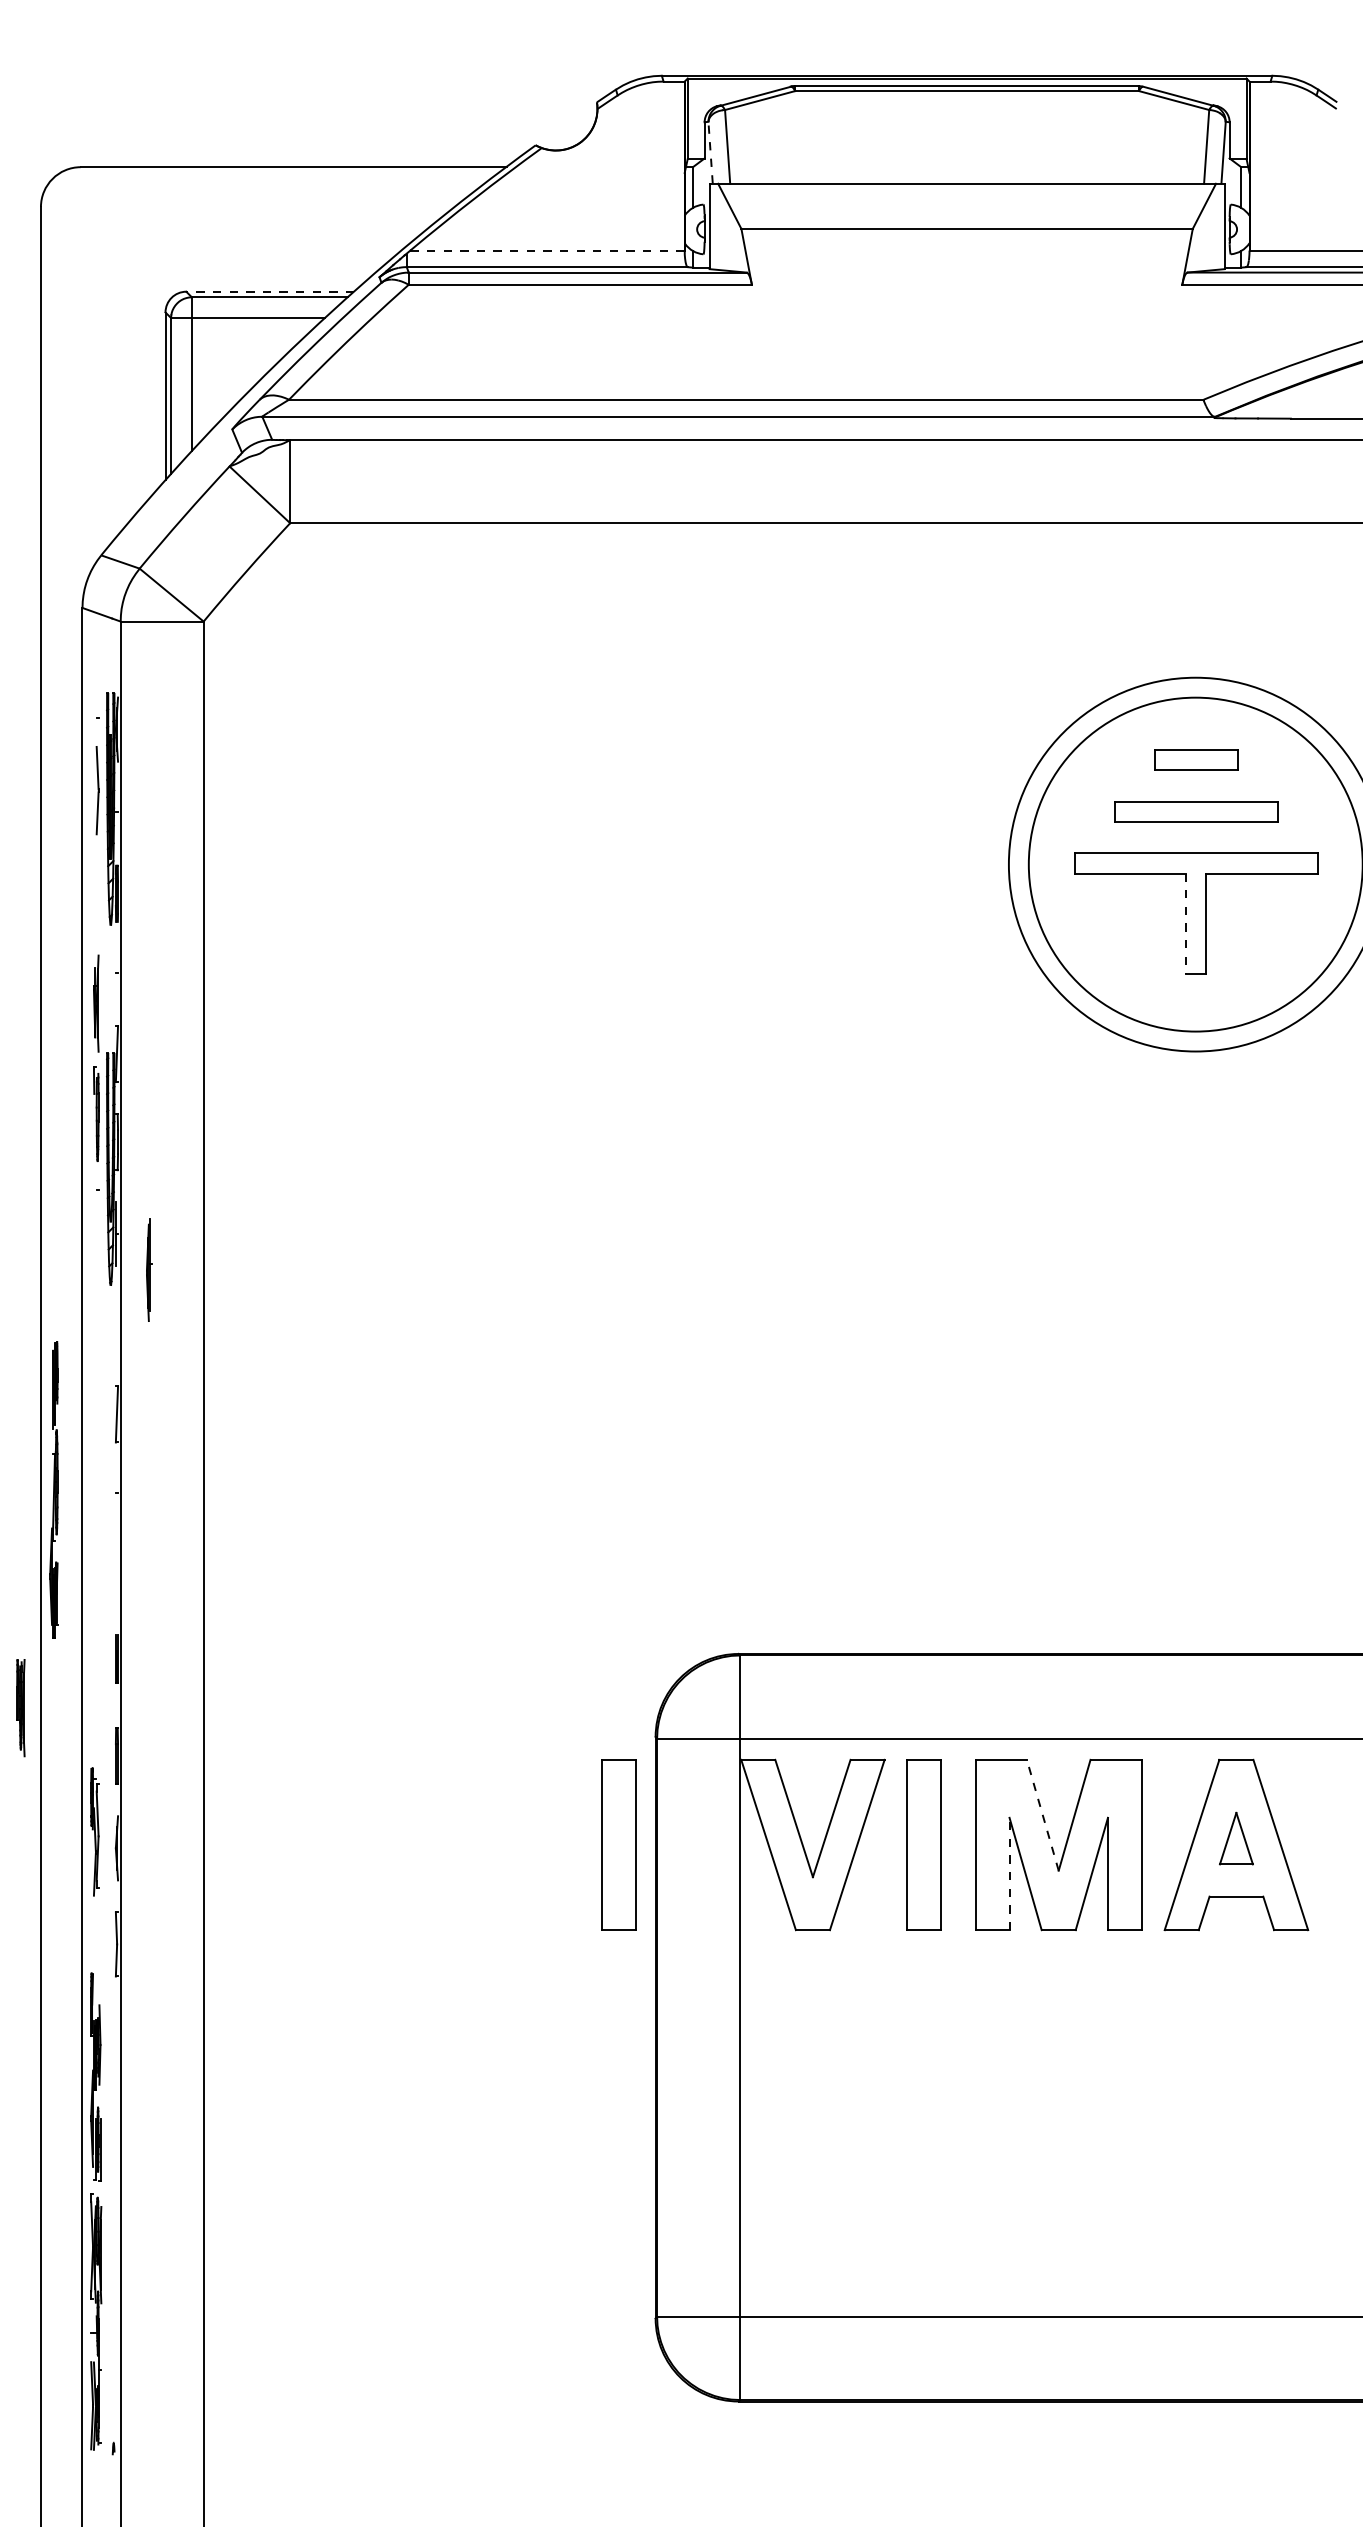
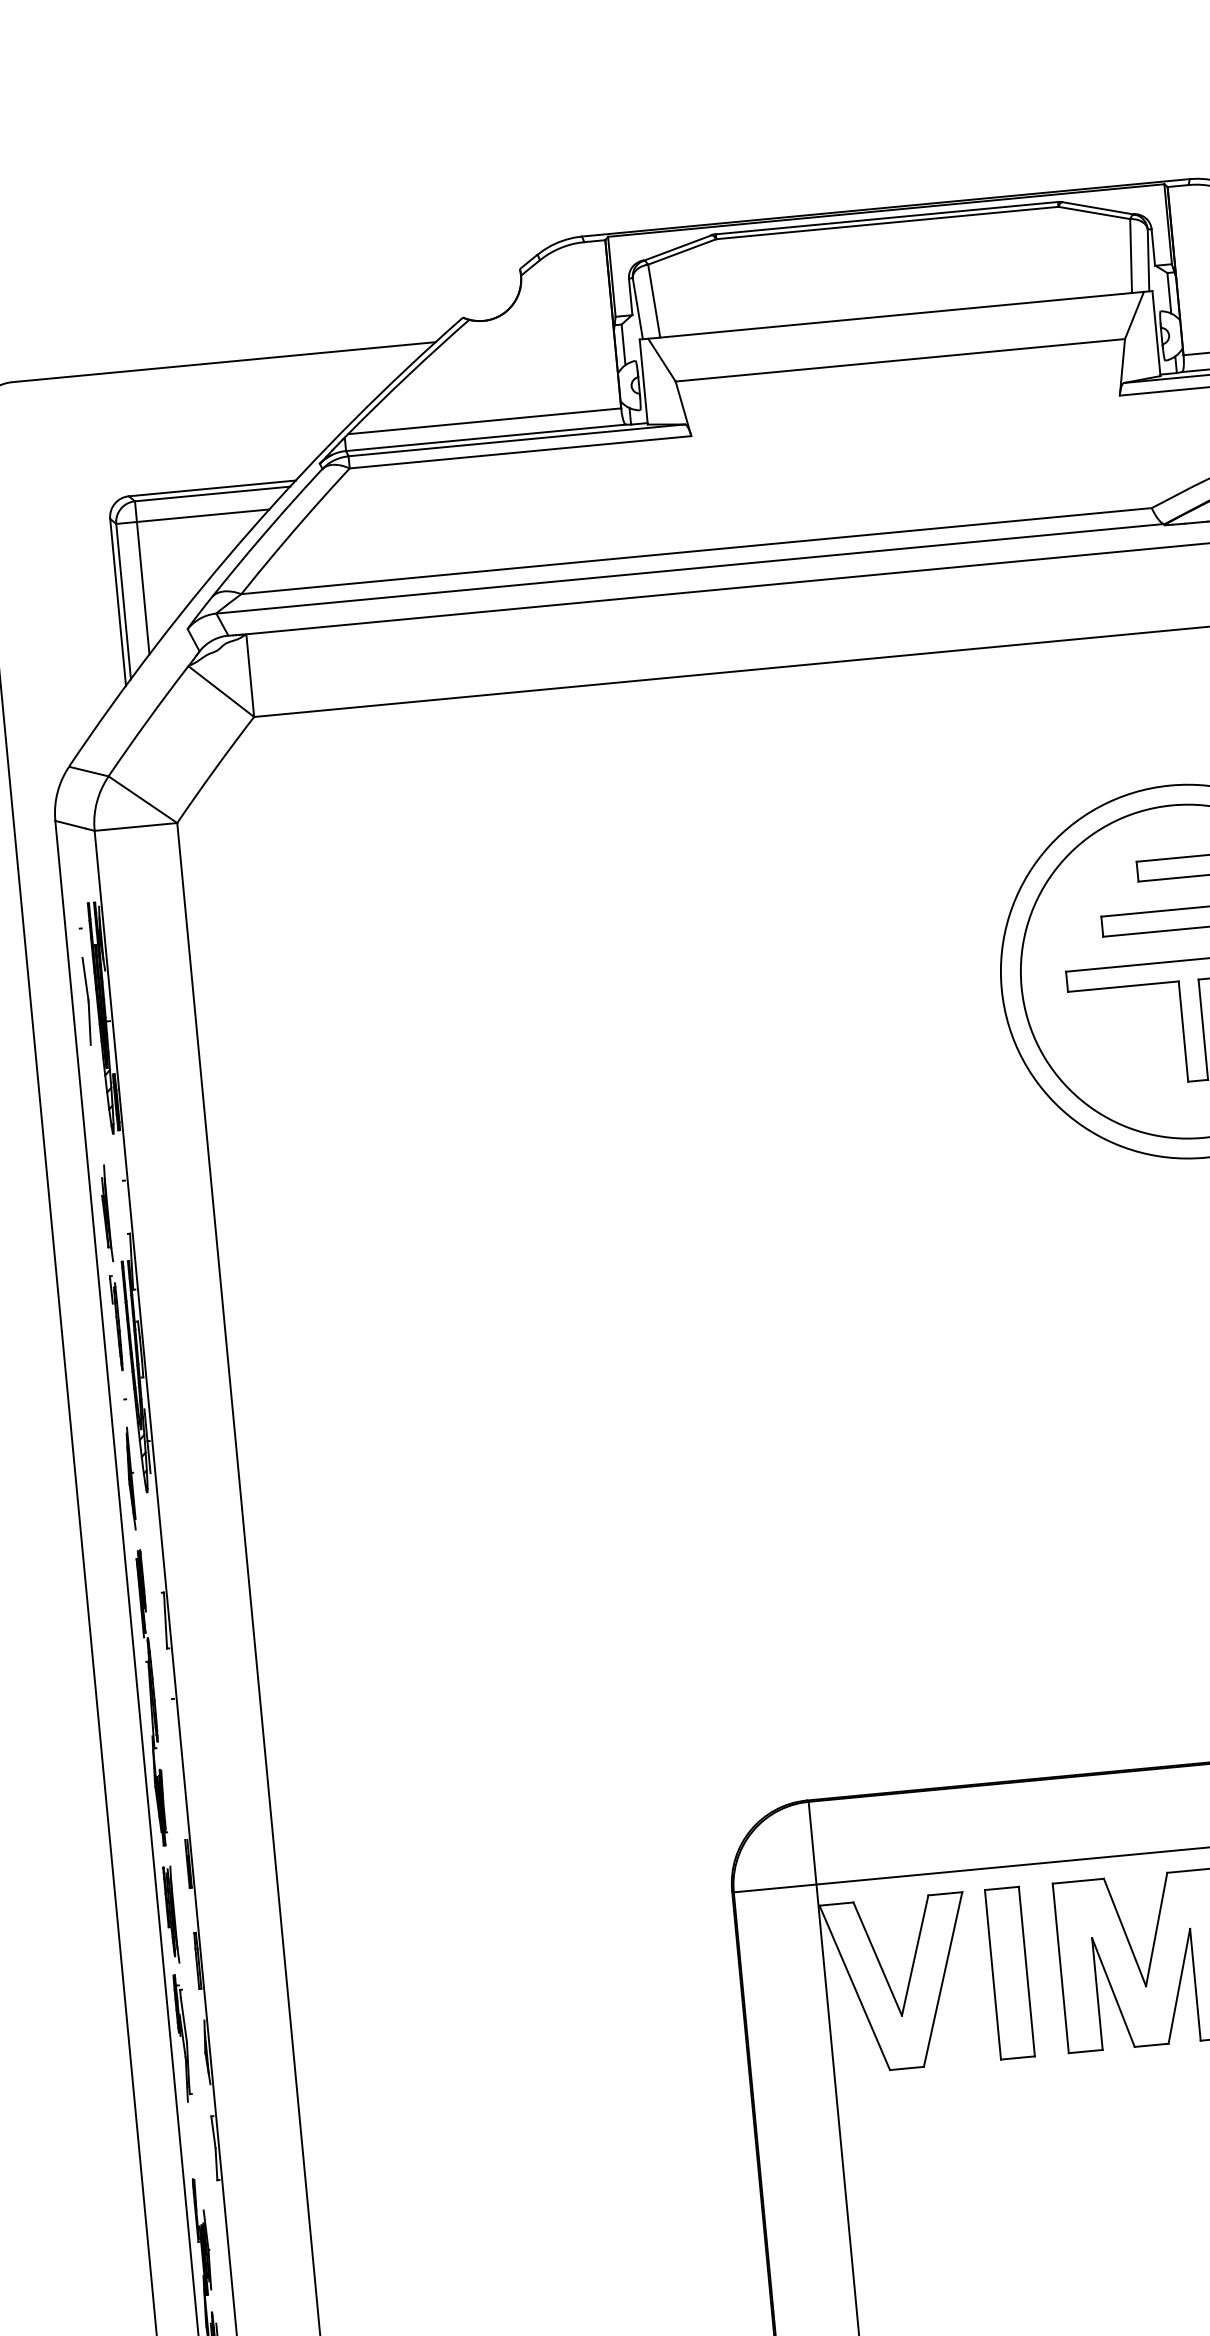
line: (710, 152) -> (637, 308), dashed -> solid
line: (548, 250) -> (485, 421), dashed -> solid
line: (270, 291) -> (212, 488), dashed -> solid
line: (1185, 924) -> (1183, 1032), dashed -> solid
part: (149, 1269) -> (131, 1478), moved
part: (53, 1489) -> (150, 1697), moved
part: (20, 1708) -> (170, 1915), moved
line: (1042, 1815) -> (1124, 1932), dashed -> solid
part: (618, 1844) -> (705, 2001), removed
line: (1009, 1873) -> (1097, 1993), dashed -> solid

